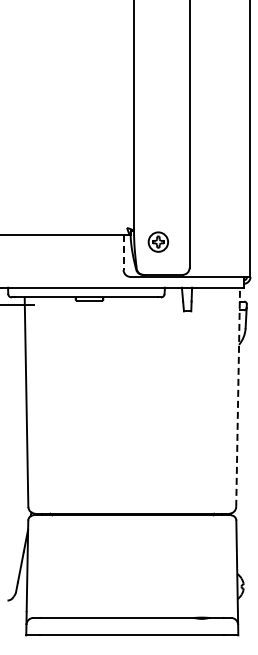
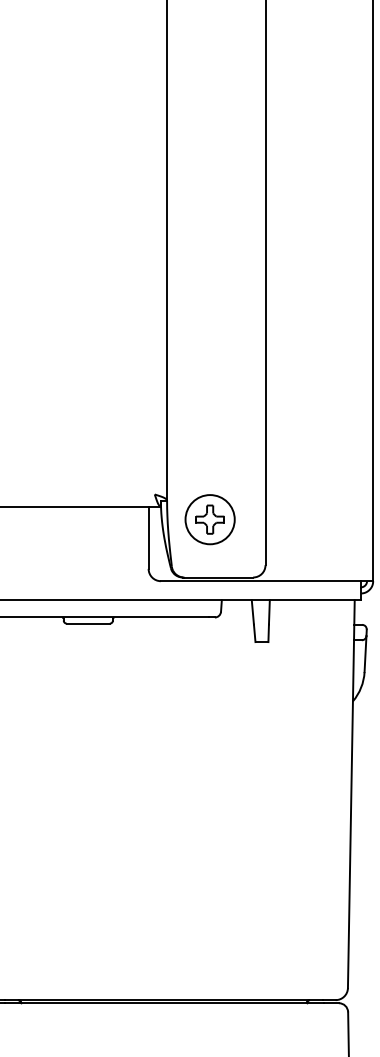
part: (158, 241) -> (210, 518), size x1.43
line: (123, 252) -> (148, 537), dashed -> solid
line: (238, 397) -> (351, 794), dashed -> solid

